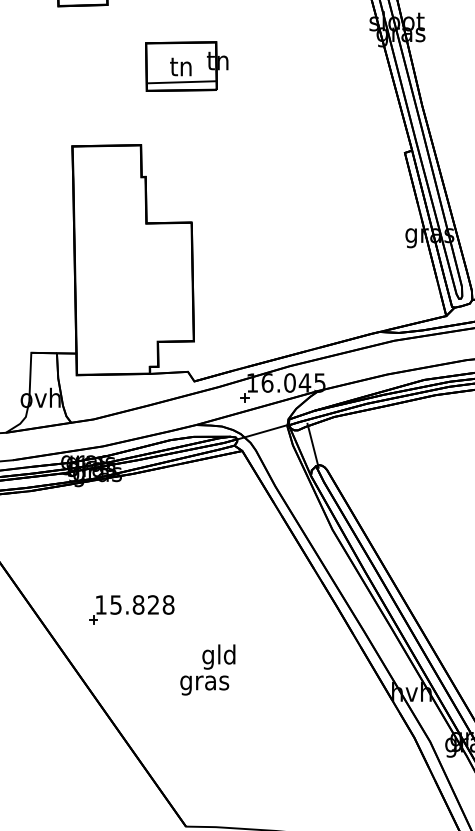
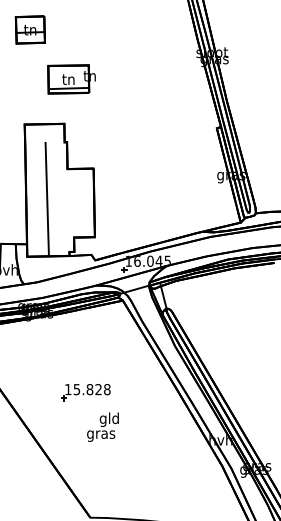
part: (186, 66) -> (71, 79), moved
line: (110, 274) -> (46, 198), added
part: (130, 609) -> (85, 392), moved

